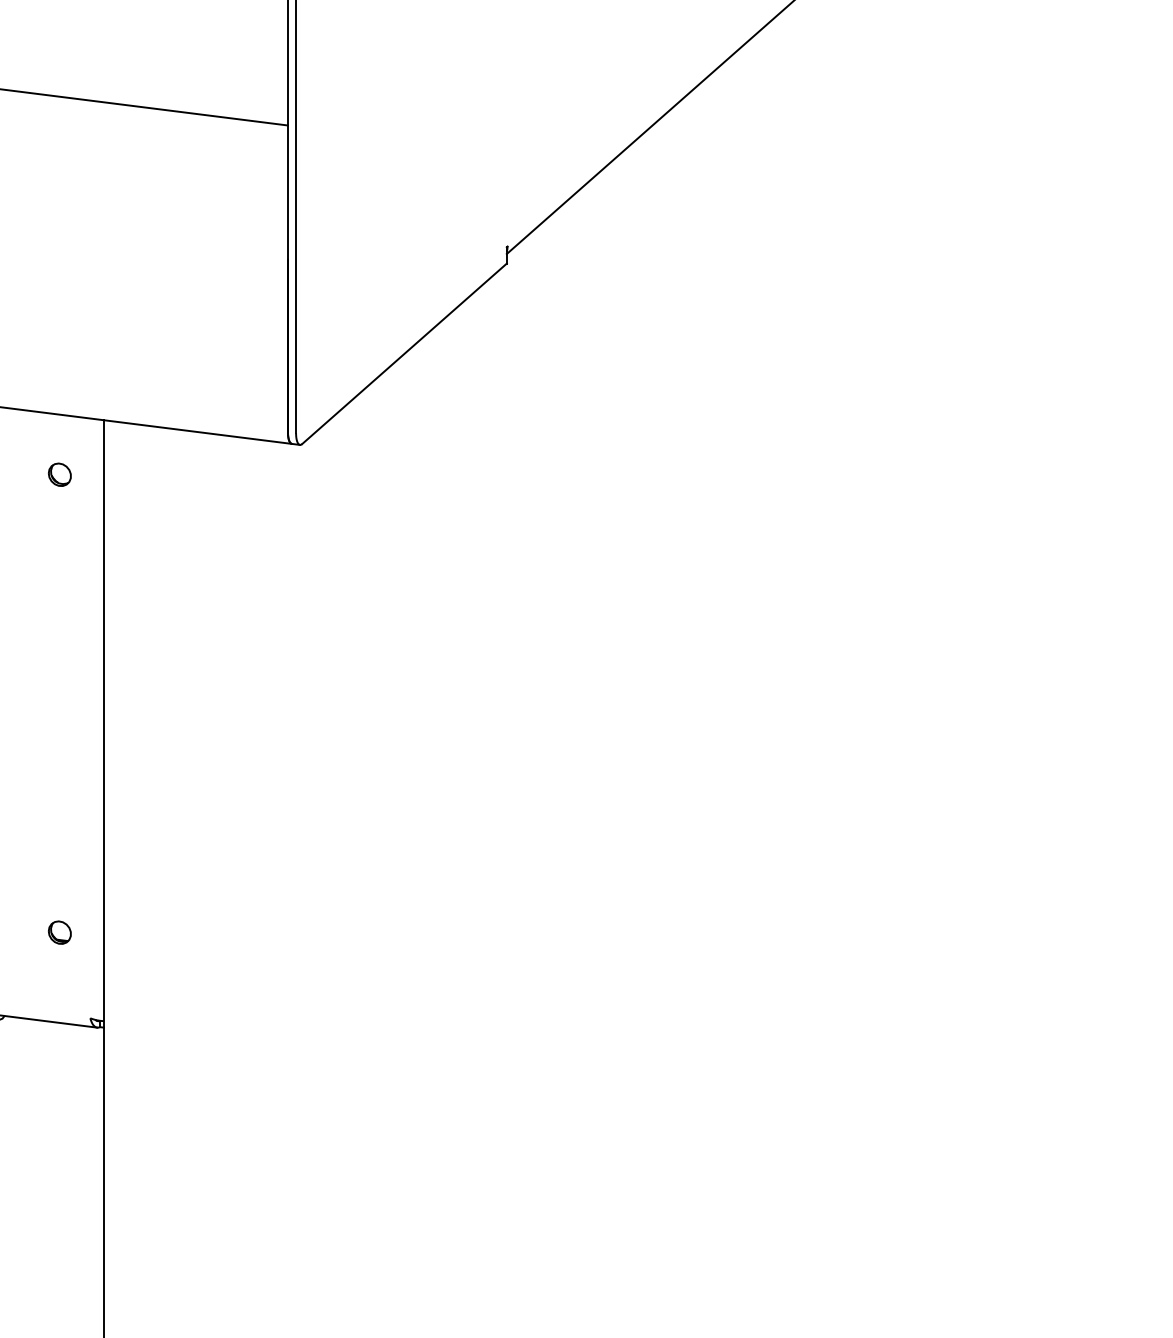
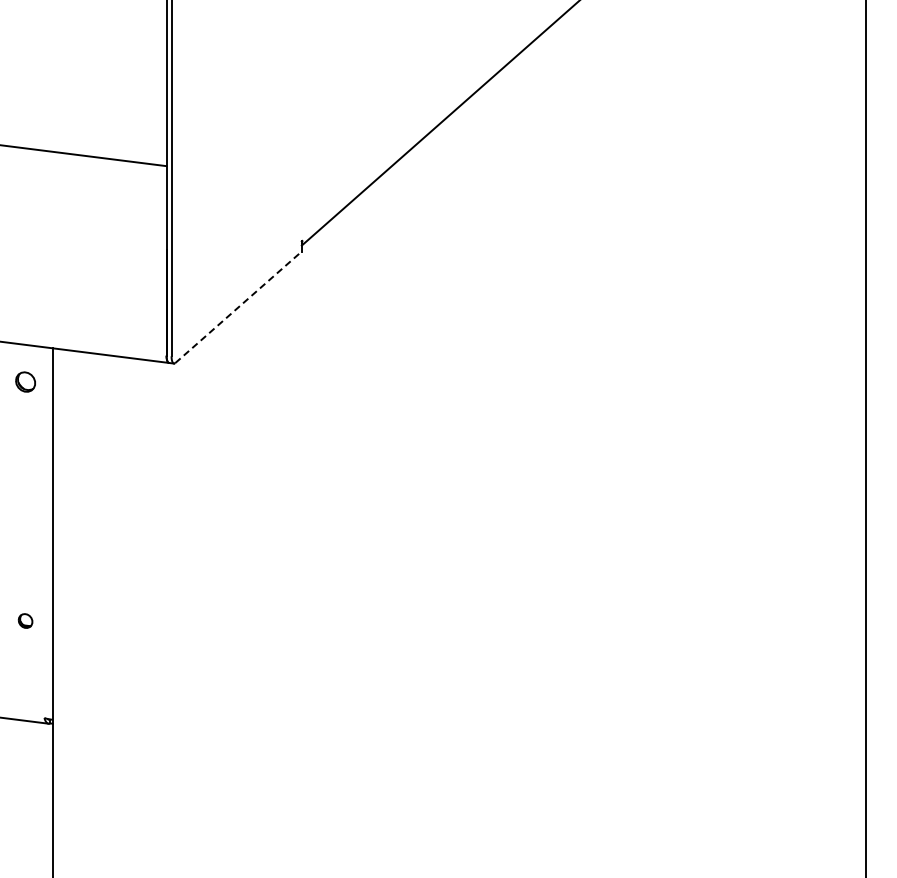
line: (404, 352) -> (238, 306), solid -> dashed
part: (59, 473) -> (25, 381), size x1.4
part: (59, 931) -> (25, 620), moved

